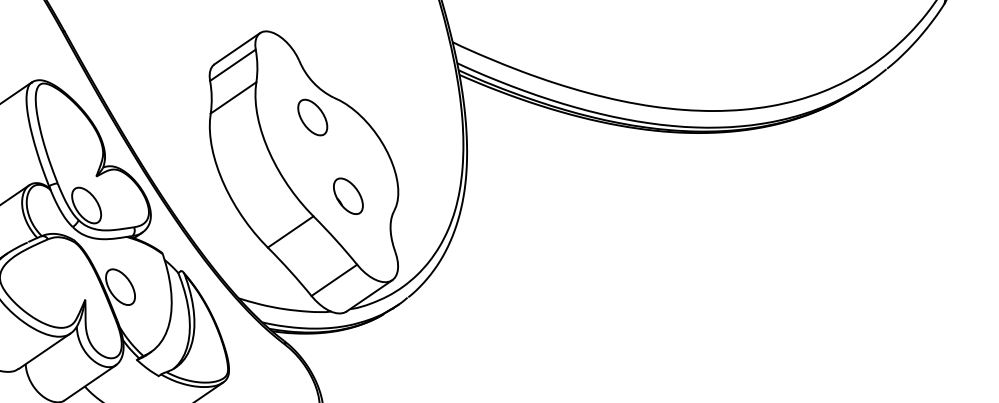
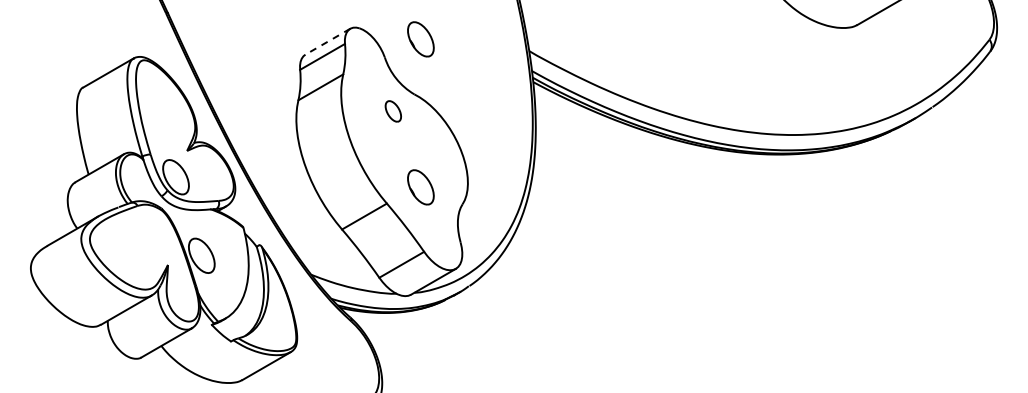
part: (335, 38) -> (420, 39), added
line: (236, 48) -> (327, 41), solid -> dashed
part: (312, 117) -> (393, 111), size x0.6

